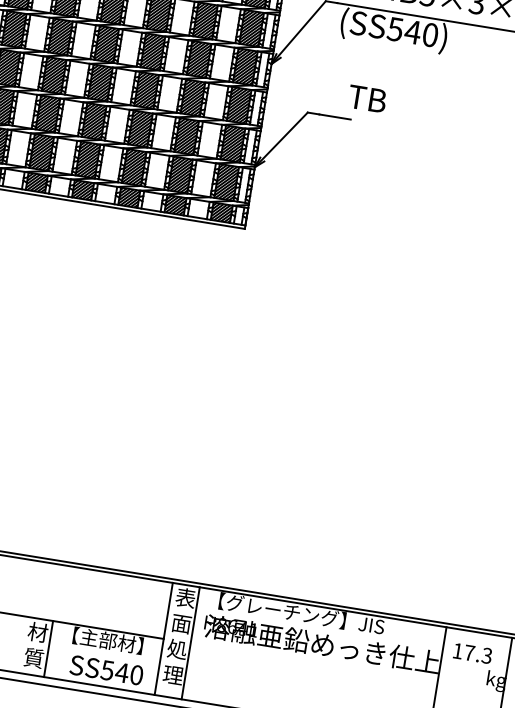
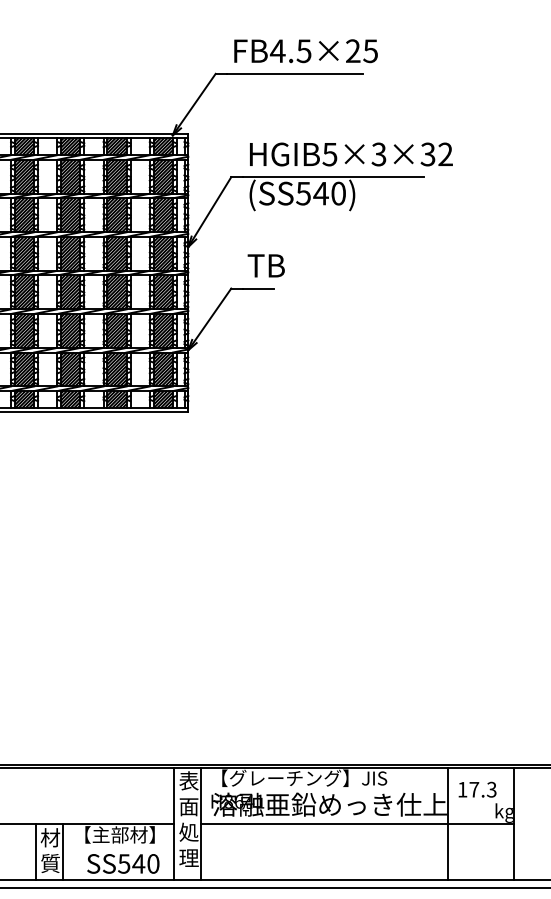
text: (366, 98) -> (265, 265), moved
line: (21, 644) -> (36, 852), added
line: (347, 668) -> (357, 824), added

